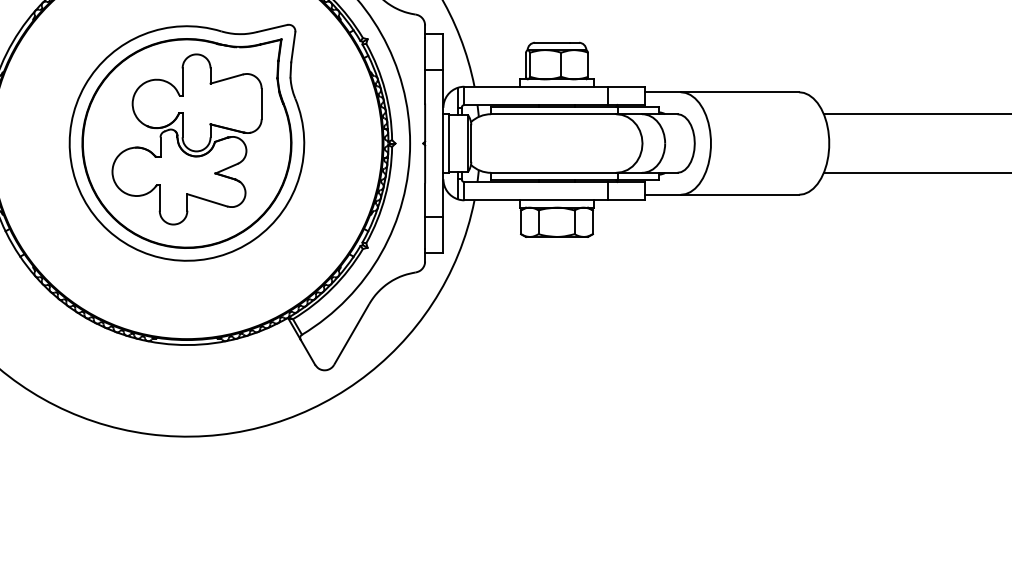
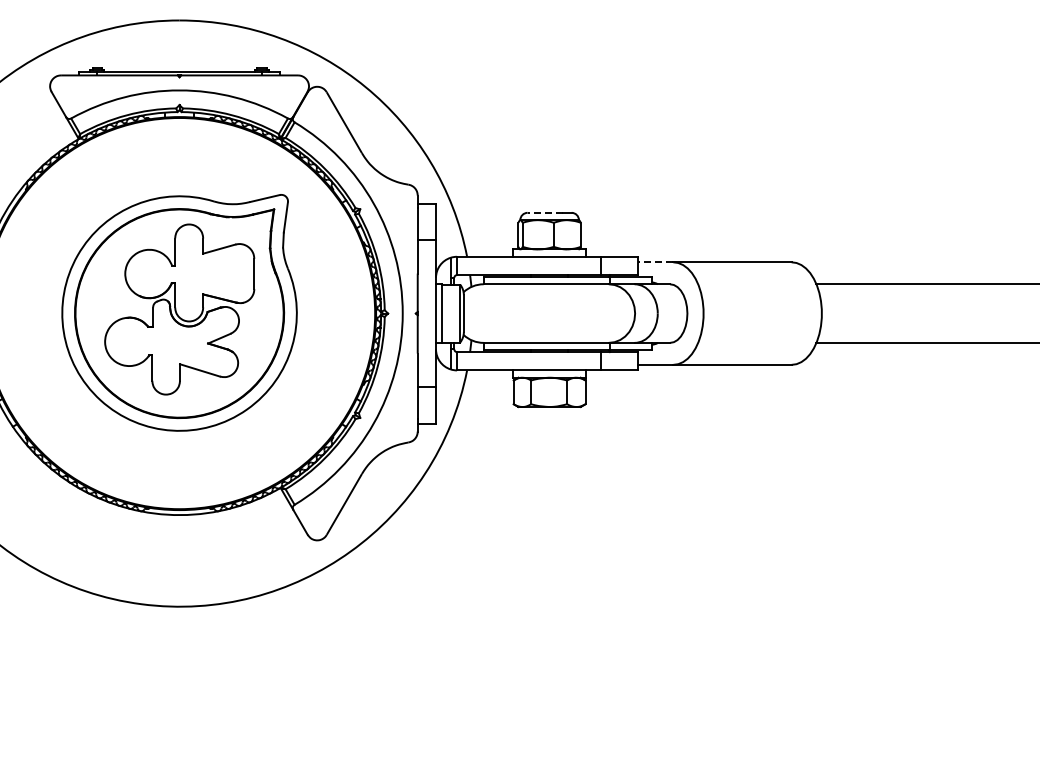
line: (552, 42) -> (545, 212), solid -> dashed
line: (662, 92) -> (655, 262), solid -> dashed

